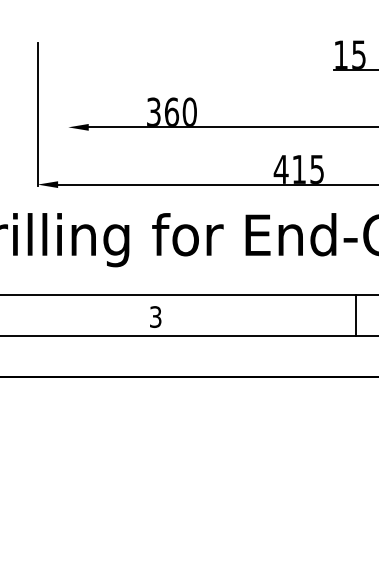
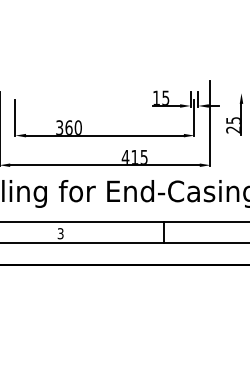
line: (68, 94) -> (15, 118), added

